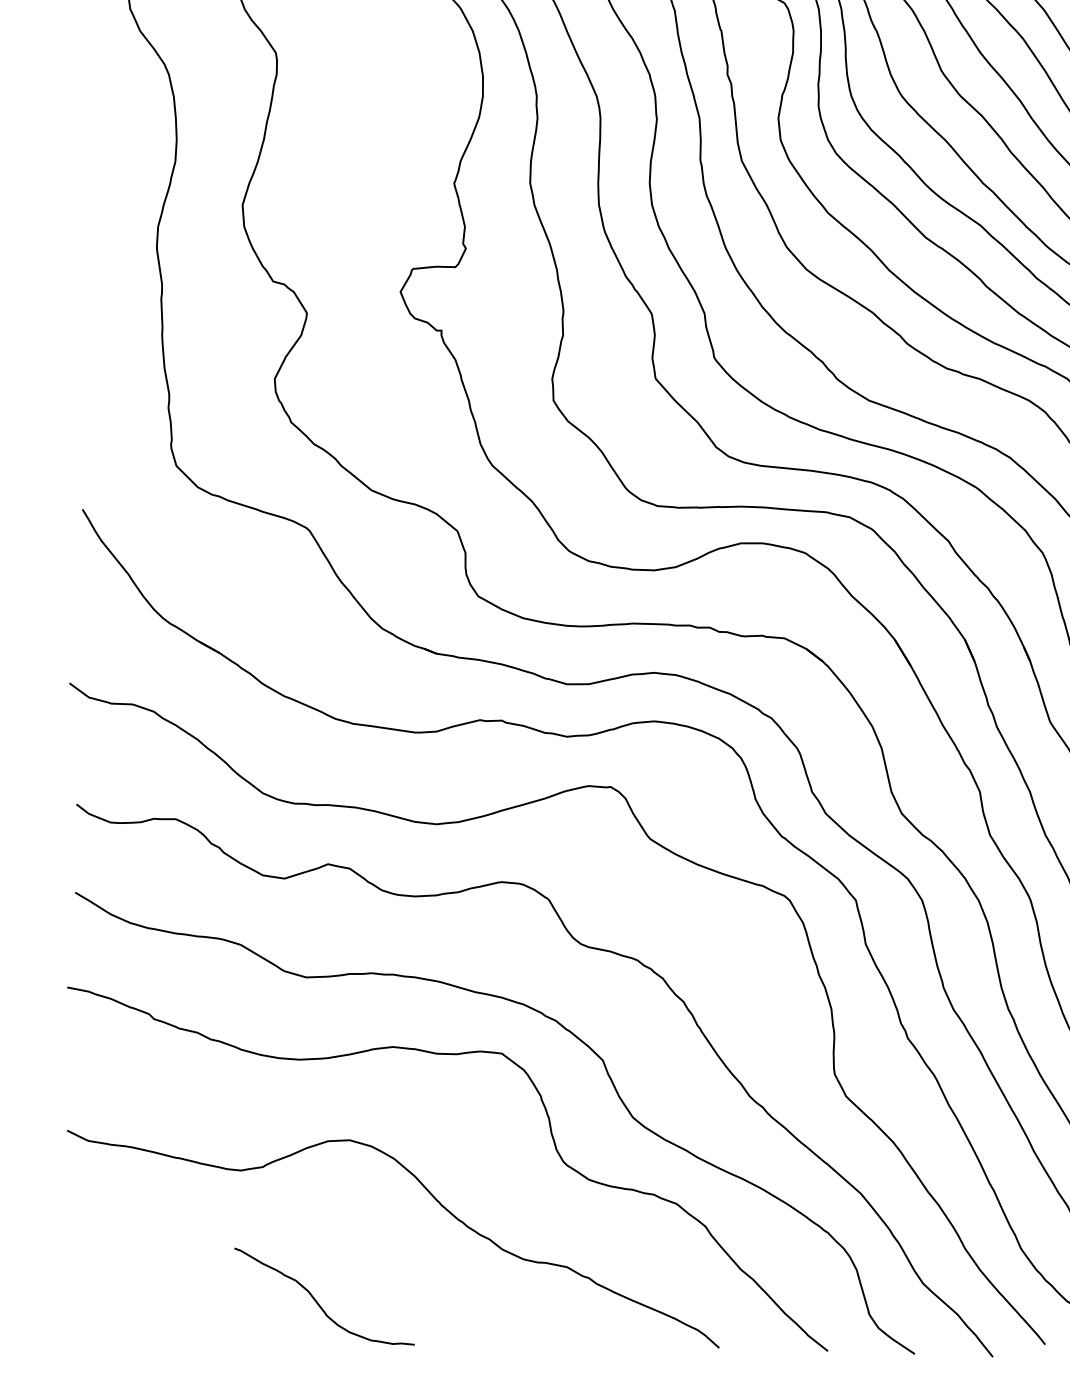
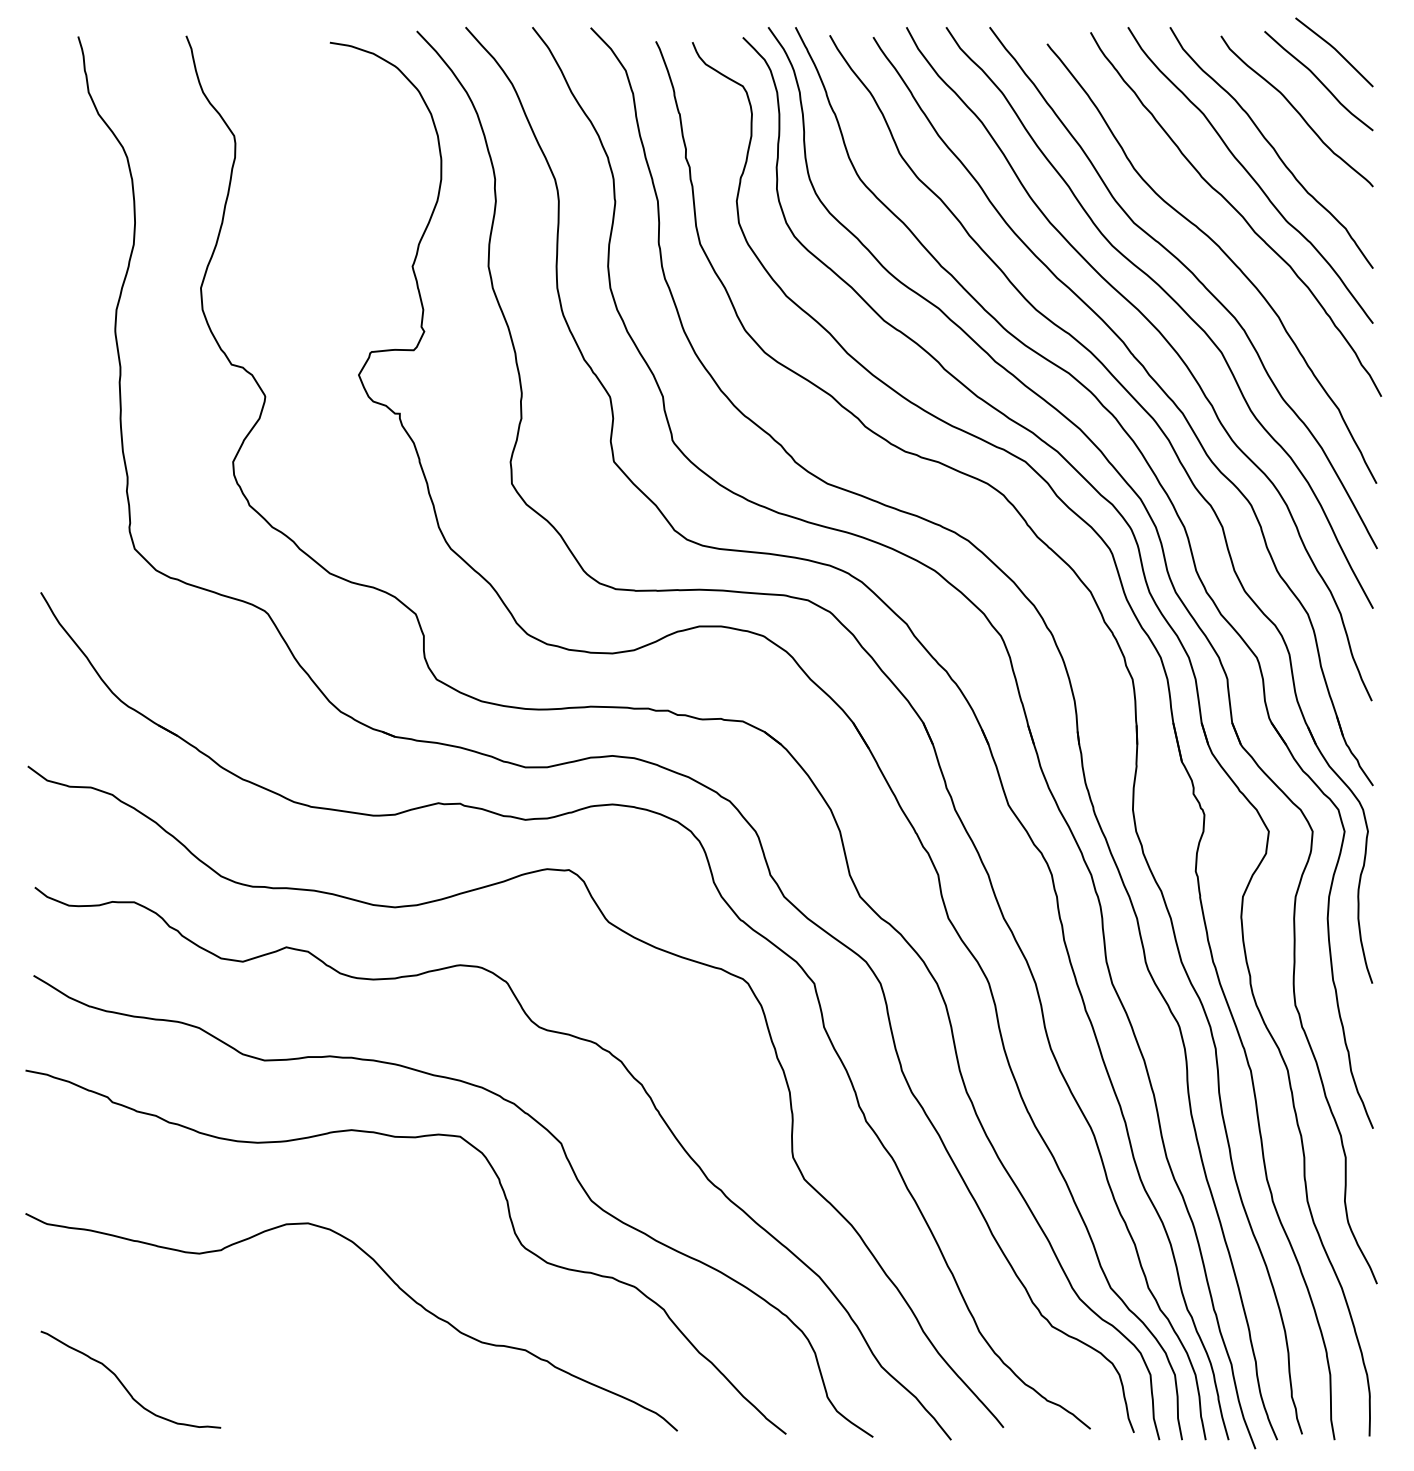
curve: (318, 1302) -> (124, 1385), moved

